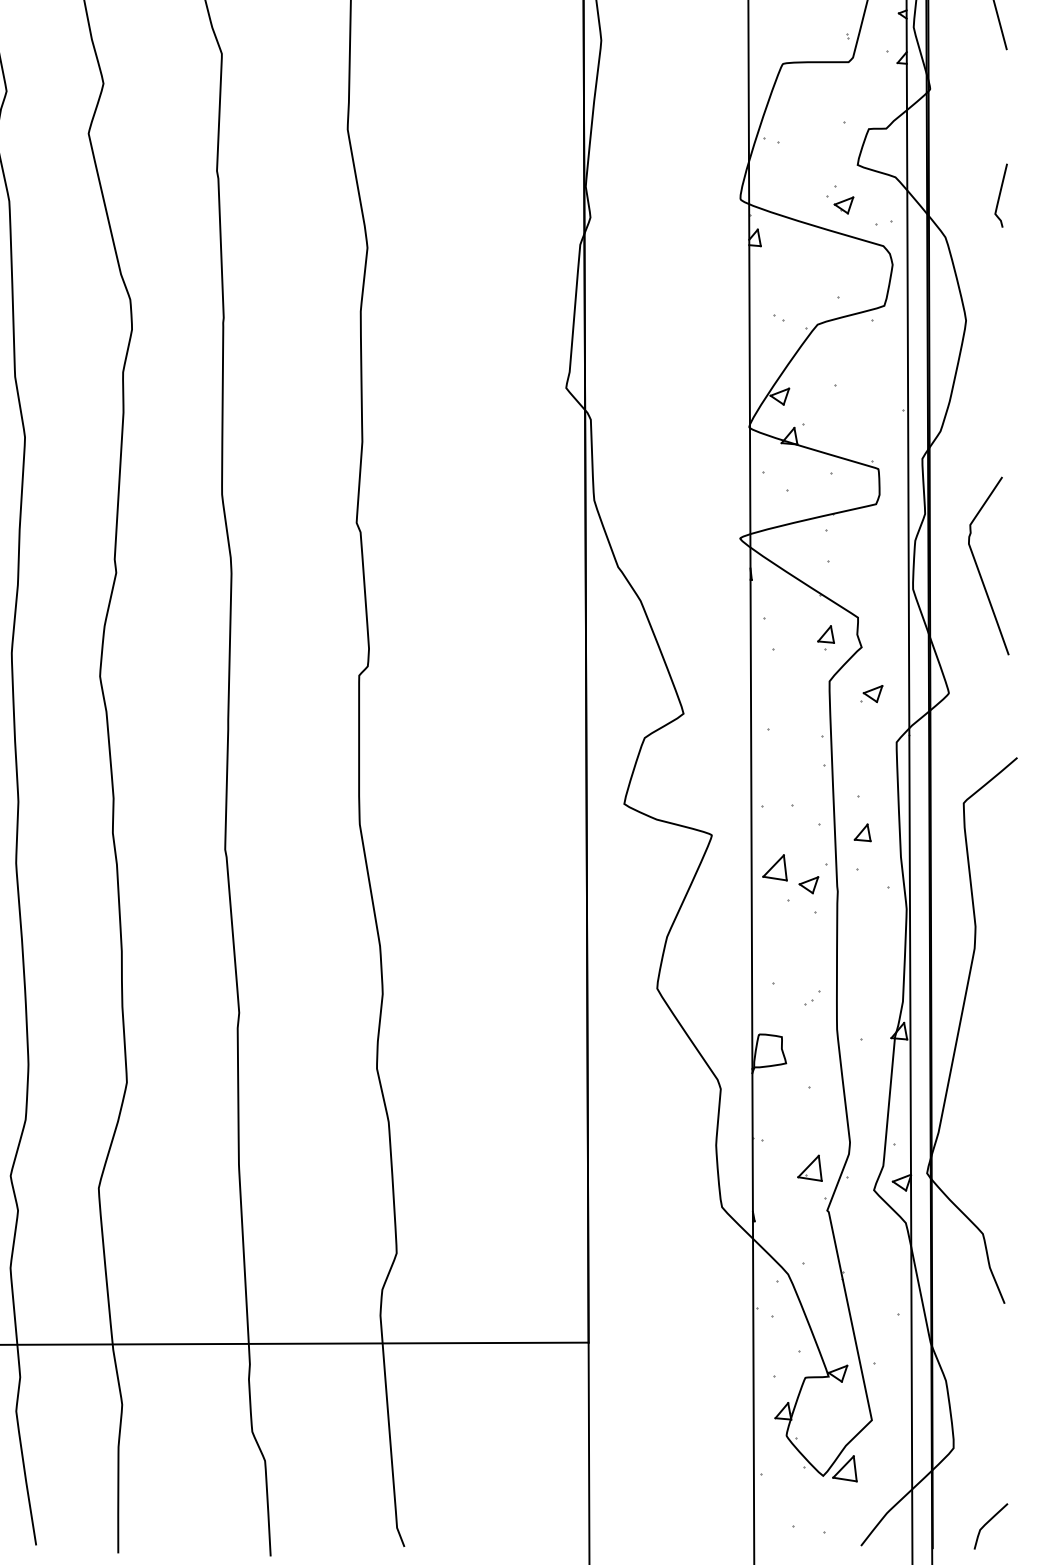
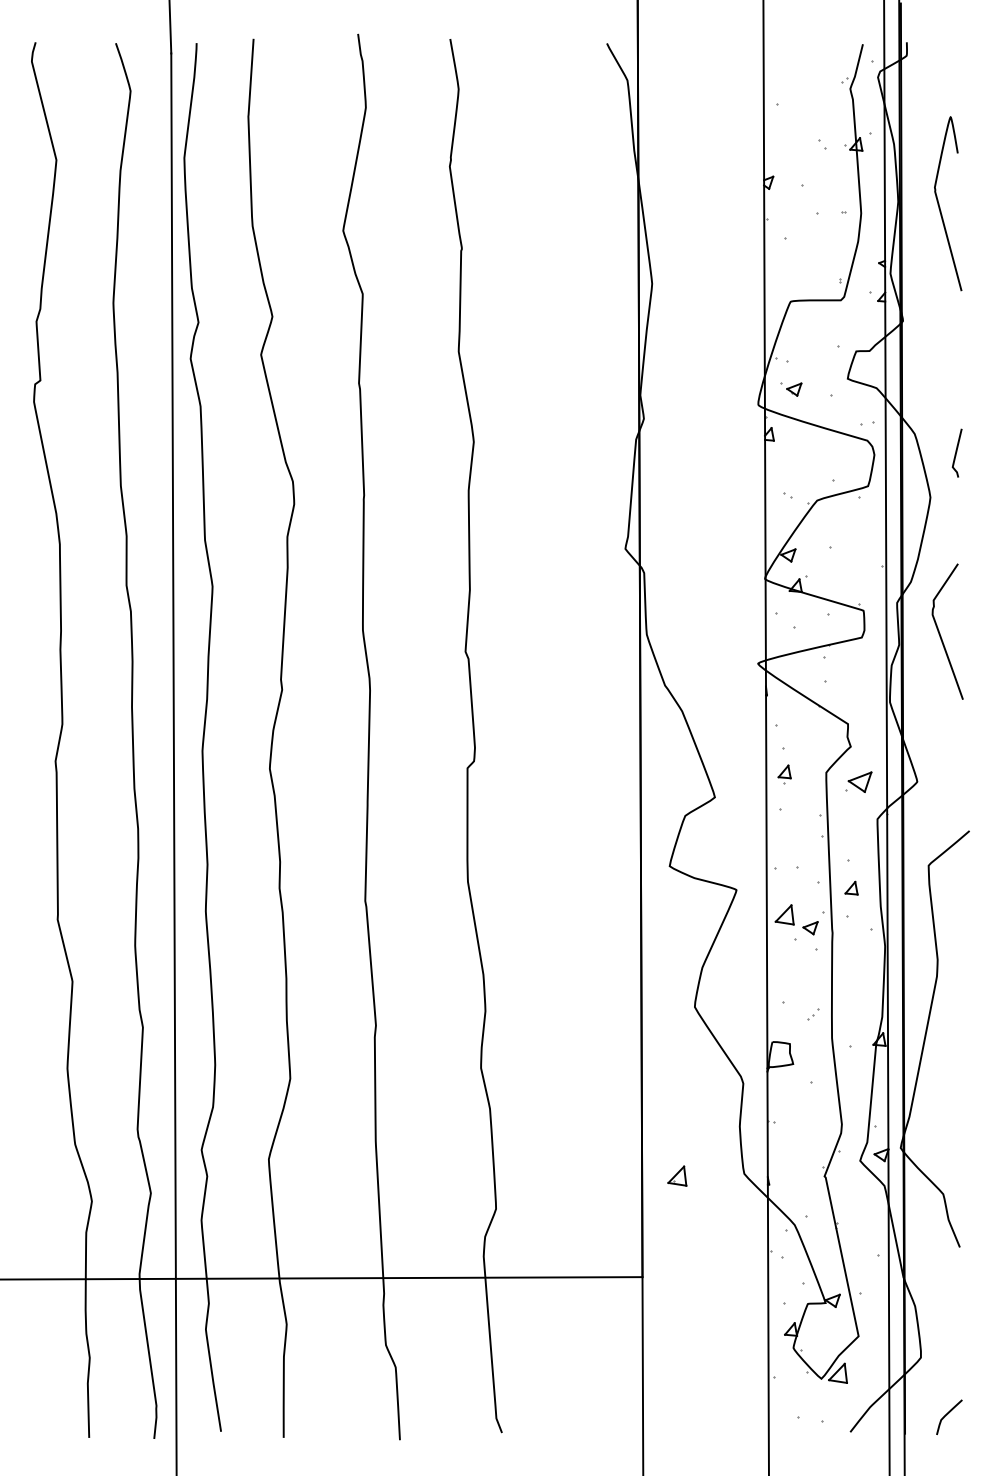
curve: (1000, 194) -> (956, 452), moved
part: (840, 205) -> (791, 389), moved
curve: (979, 568) -> (940, 633), moved
part: (825, 637) -> (784, 774), moved
part: (871, 694) -> (858, 782), size x1.6
part: (810, 1167) -> (677, 1175), moved

